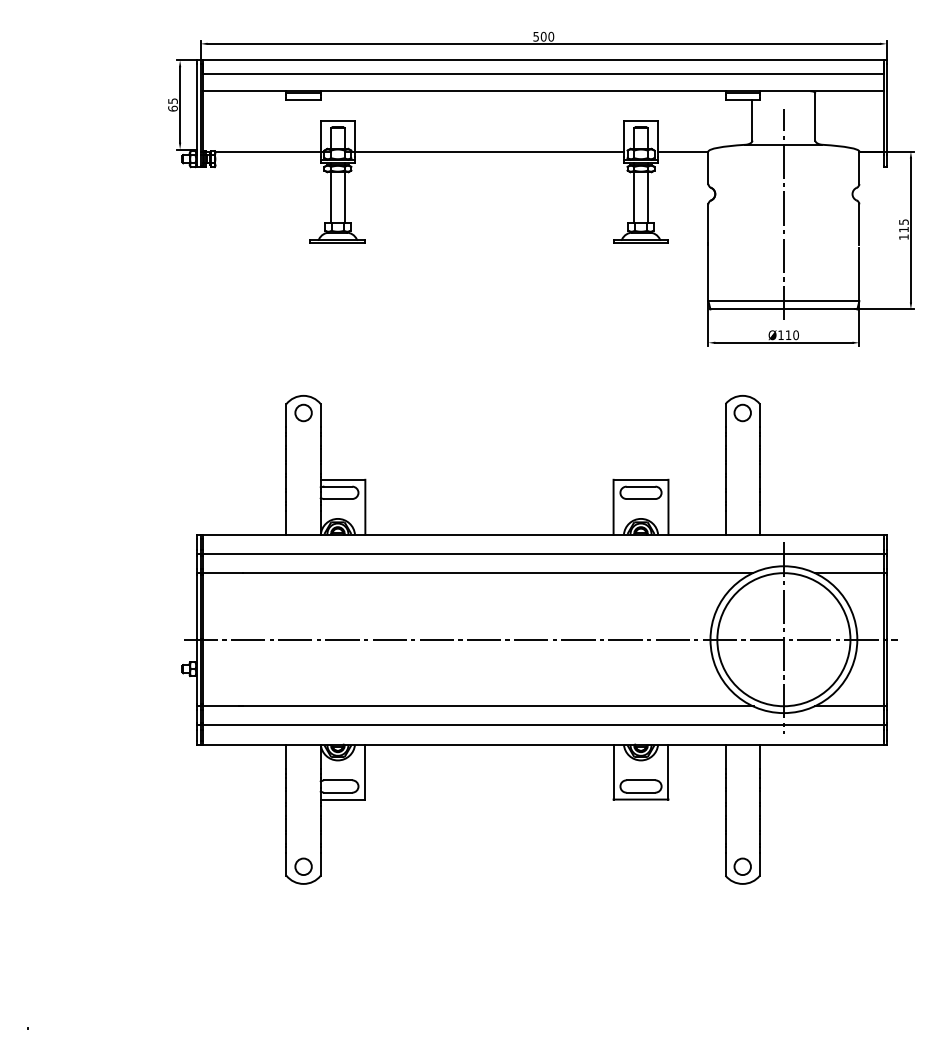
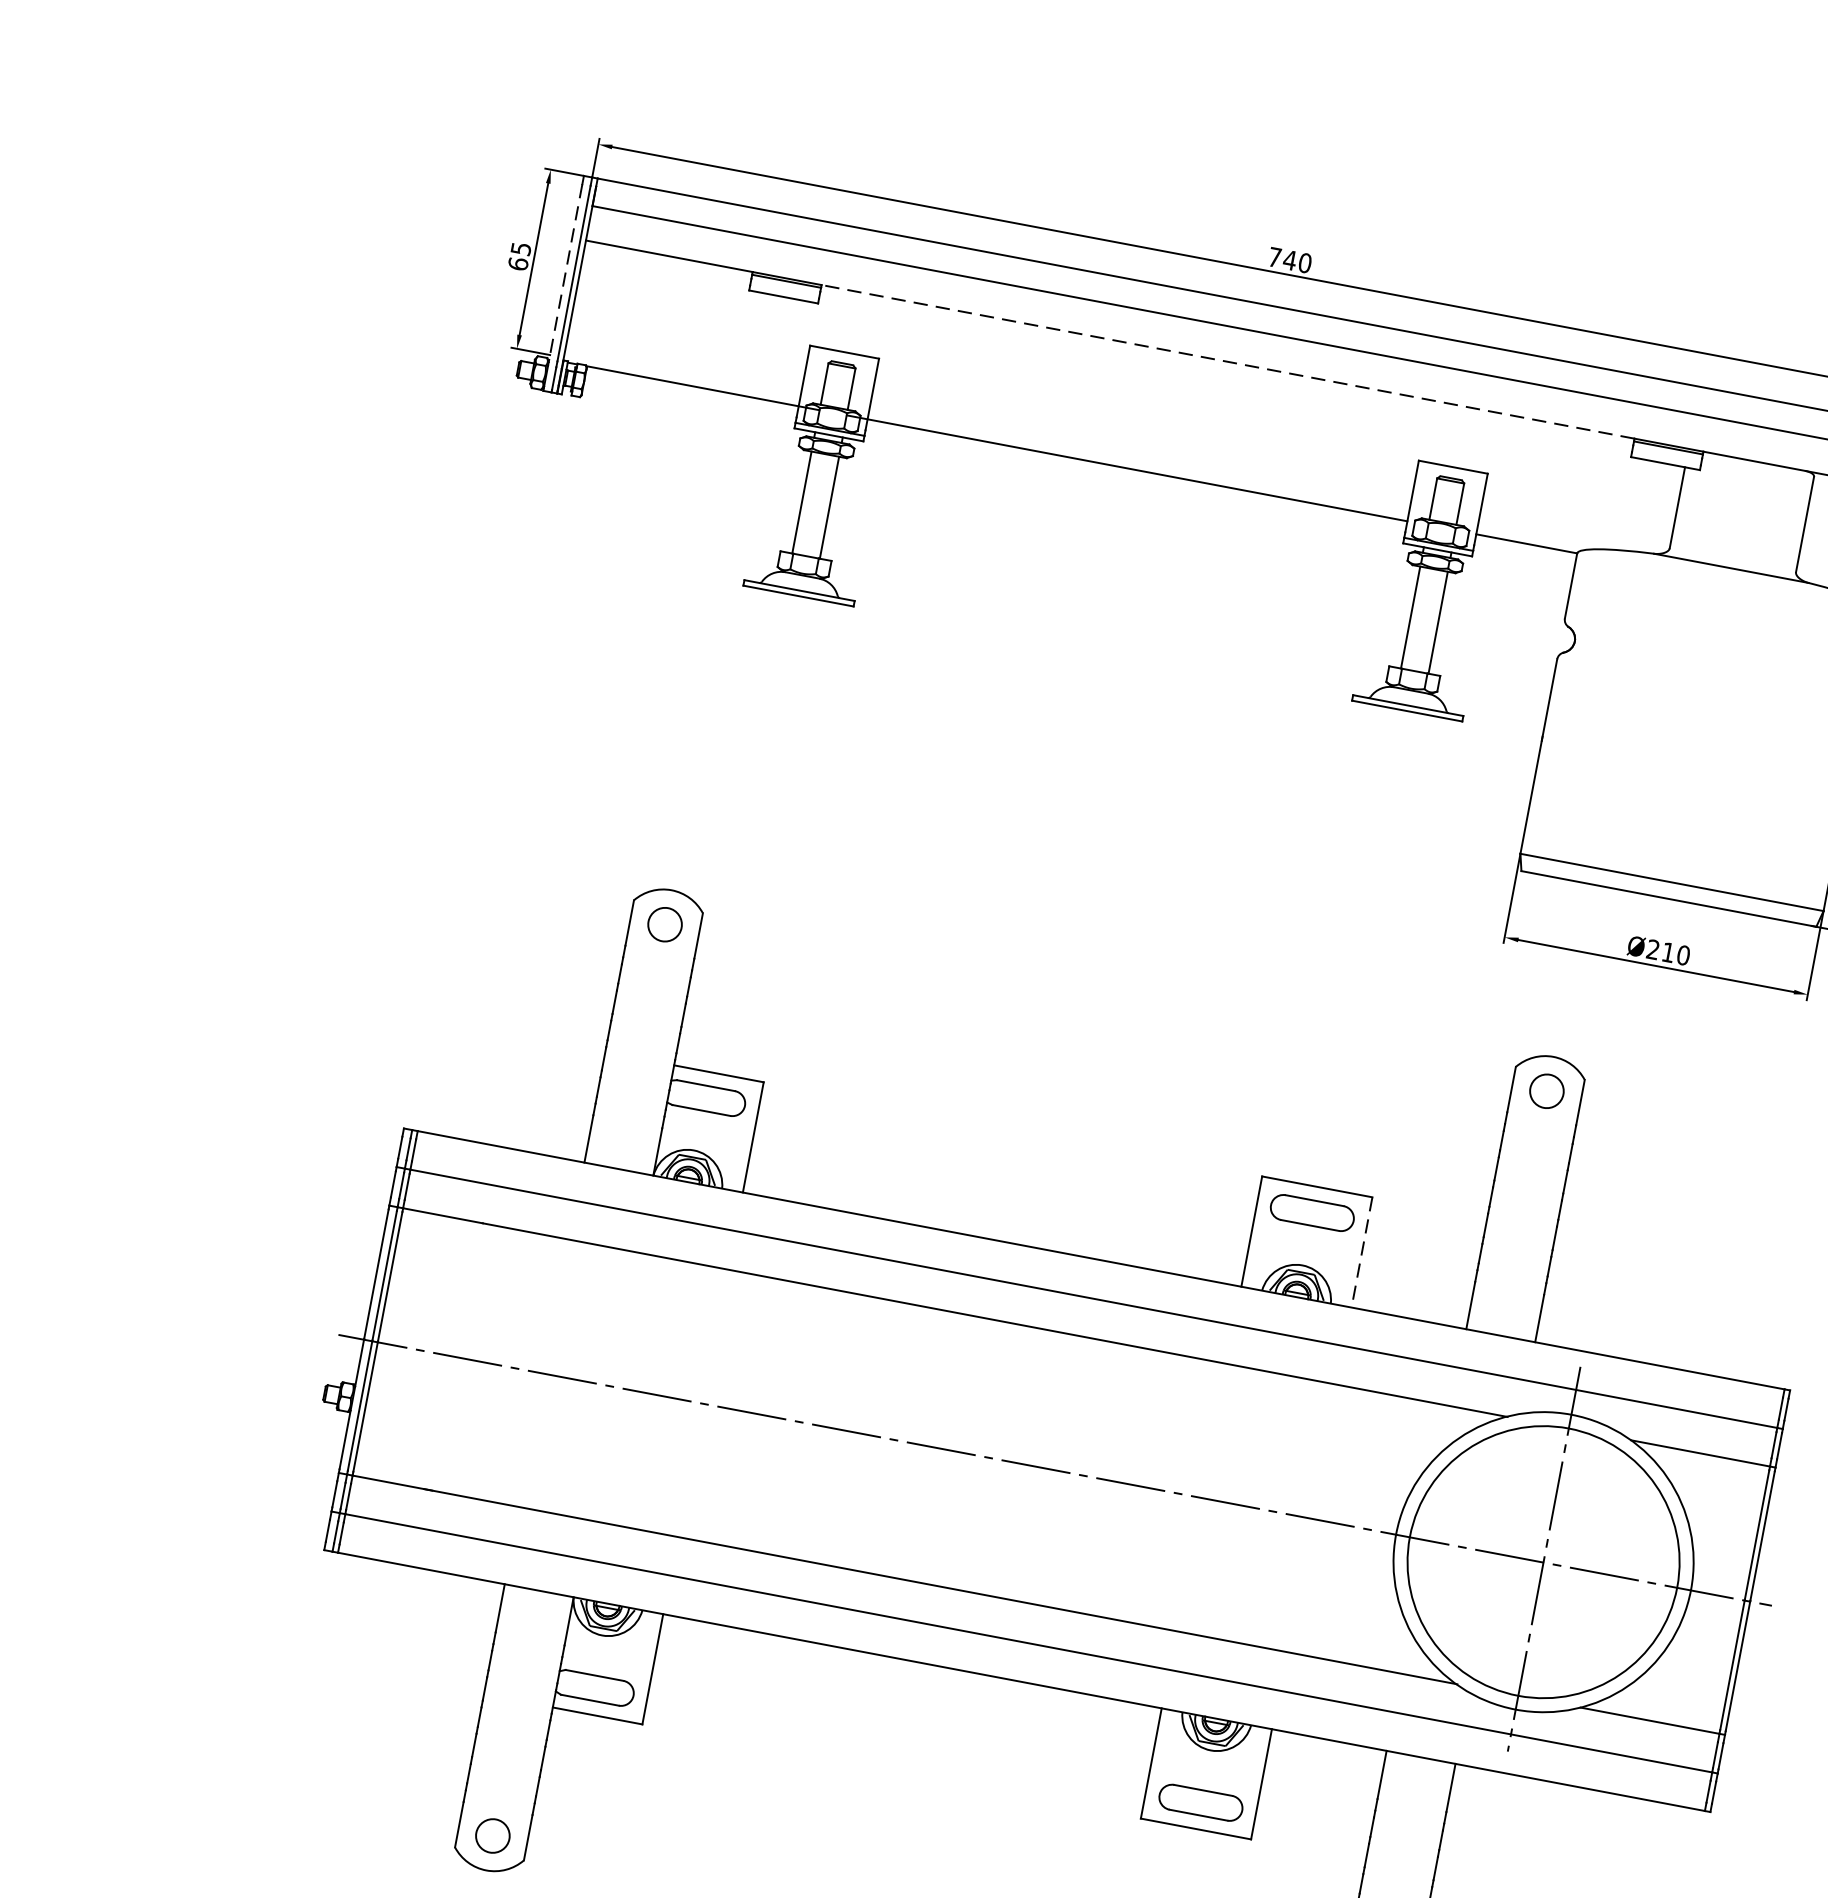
text: (539, 36) -> (1281, 258), 500 -> 740
line: (522, 91) -> (1226, 362), solid -> dashed
line: (196, 108) -> (565, 272), solid -> dashed
line: (783, 214) -> (1704, 708), removed
text: (780, 334) -> (1652, 948), Ø110 -> Ø210
line: (668, 507) -> (1361, 1252), solid -> dashed

